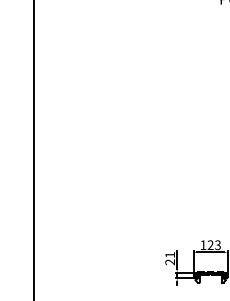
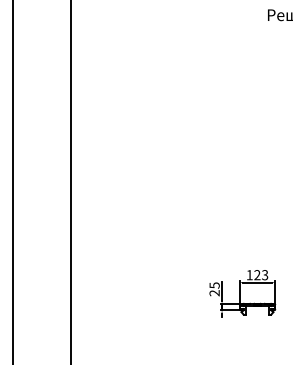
text: (170, 255) -> (214, 285), 21 -> 25

